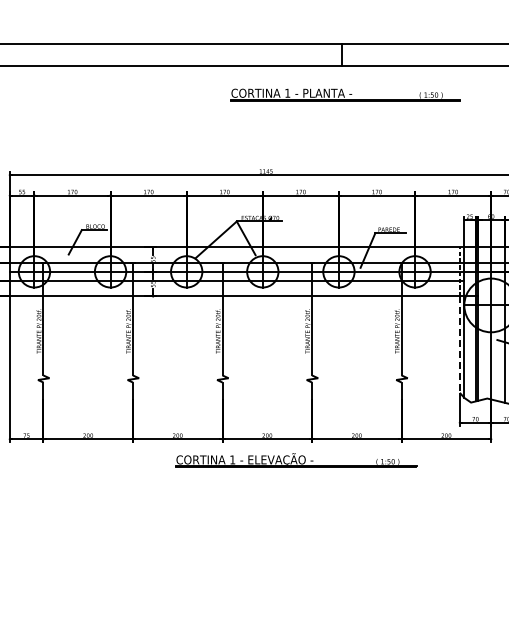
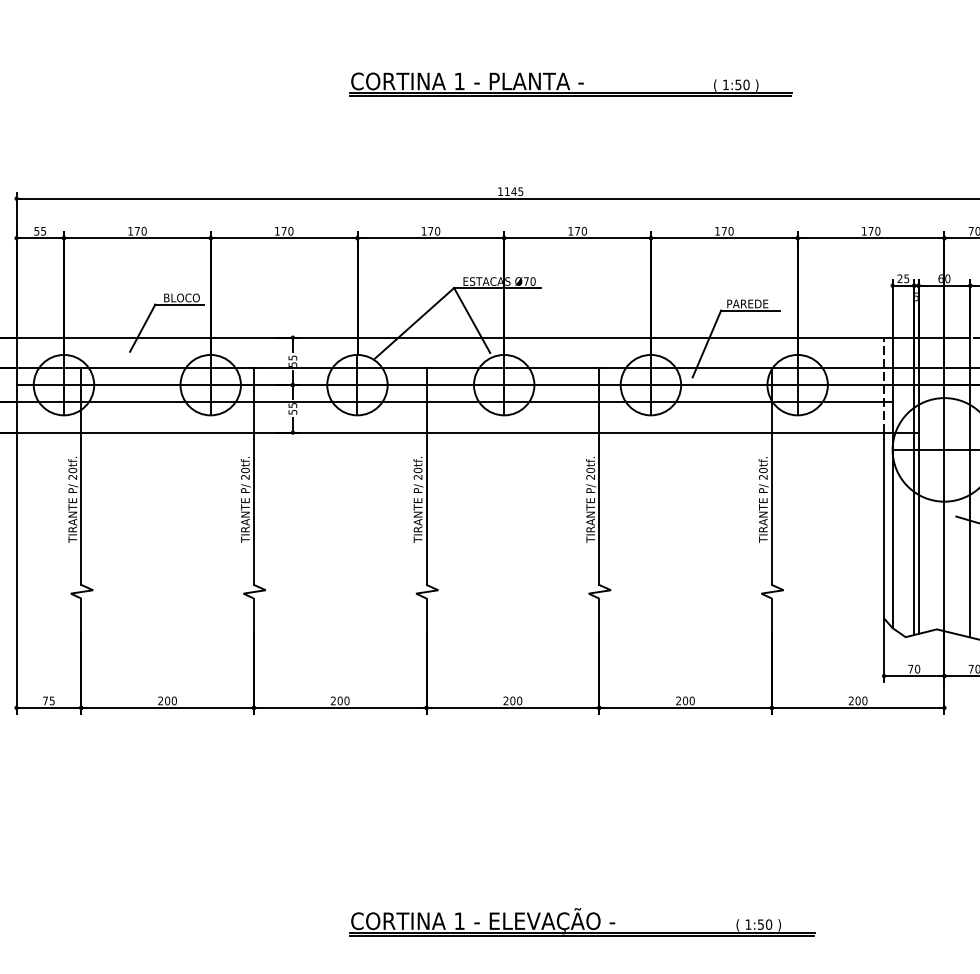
part: (345, 94) -> (571, 83), moved
line: (459, 345) -> (883, 527), dashed -> solid
part: (296, 460) -> (582, 922), moved

